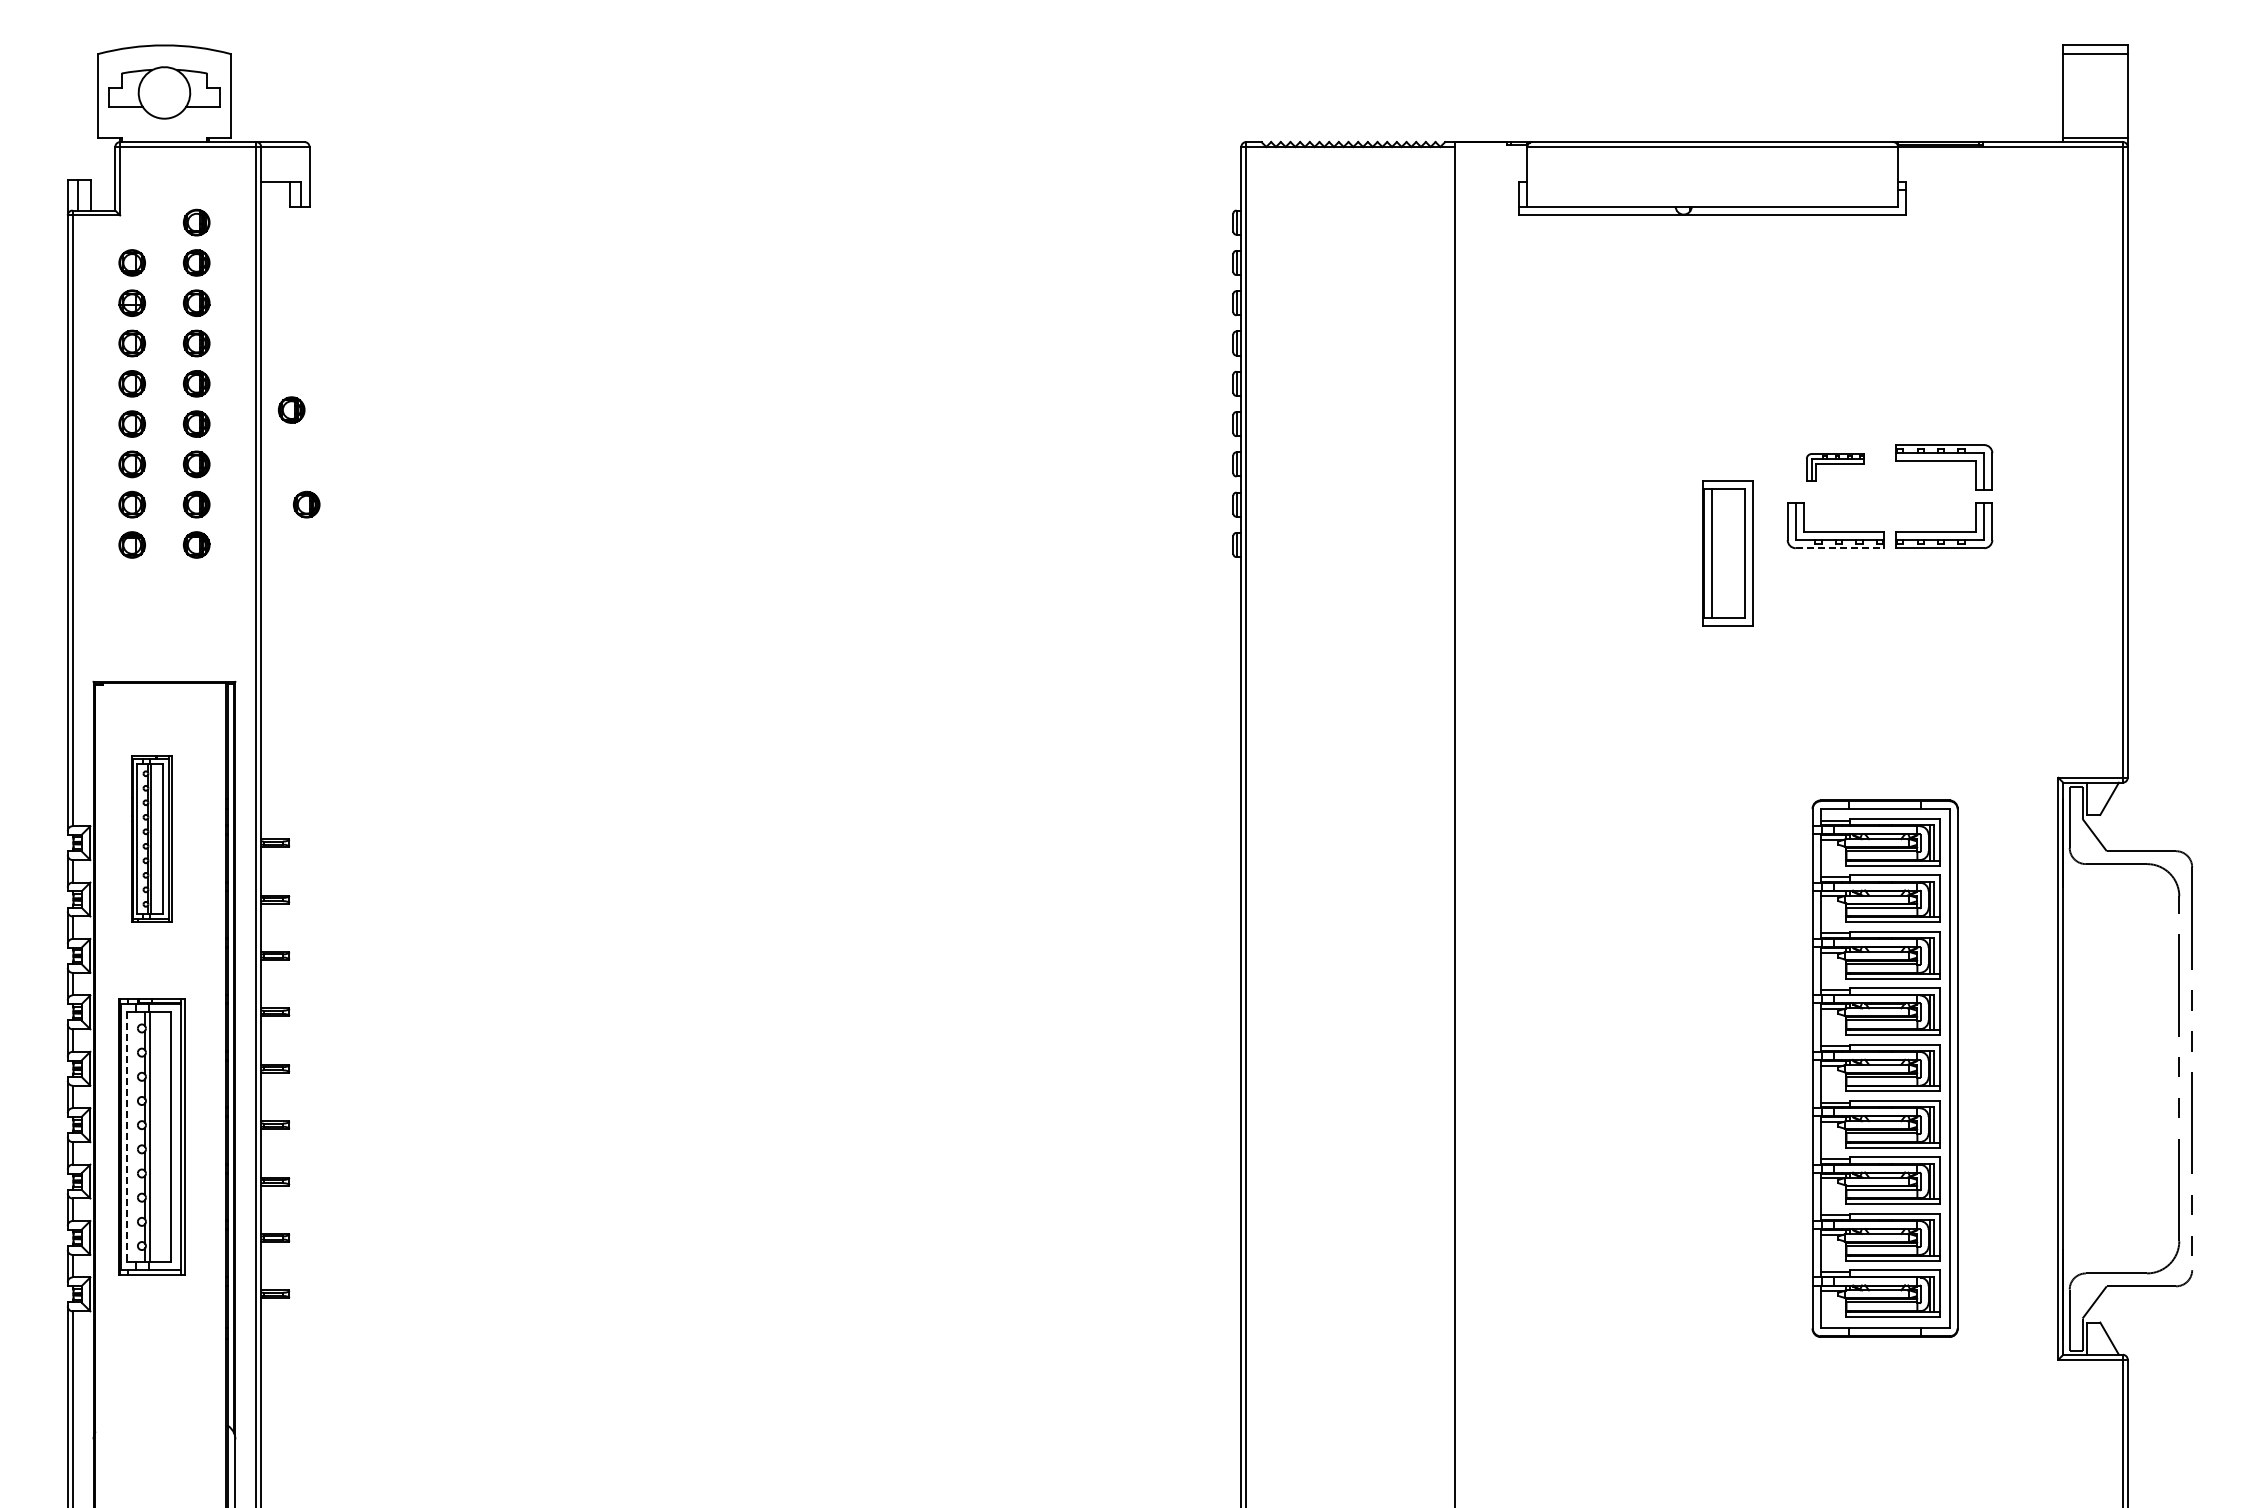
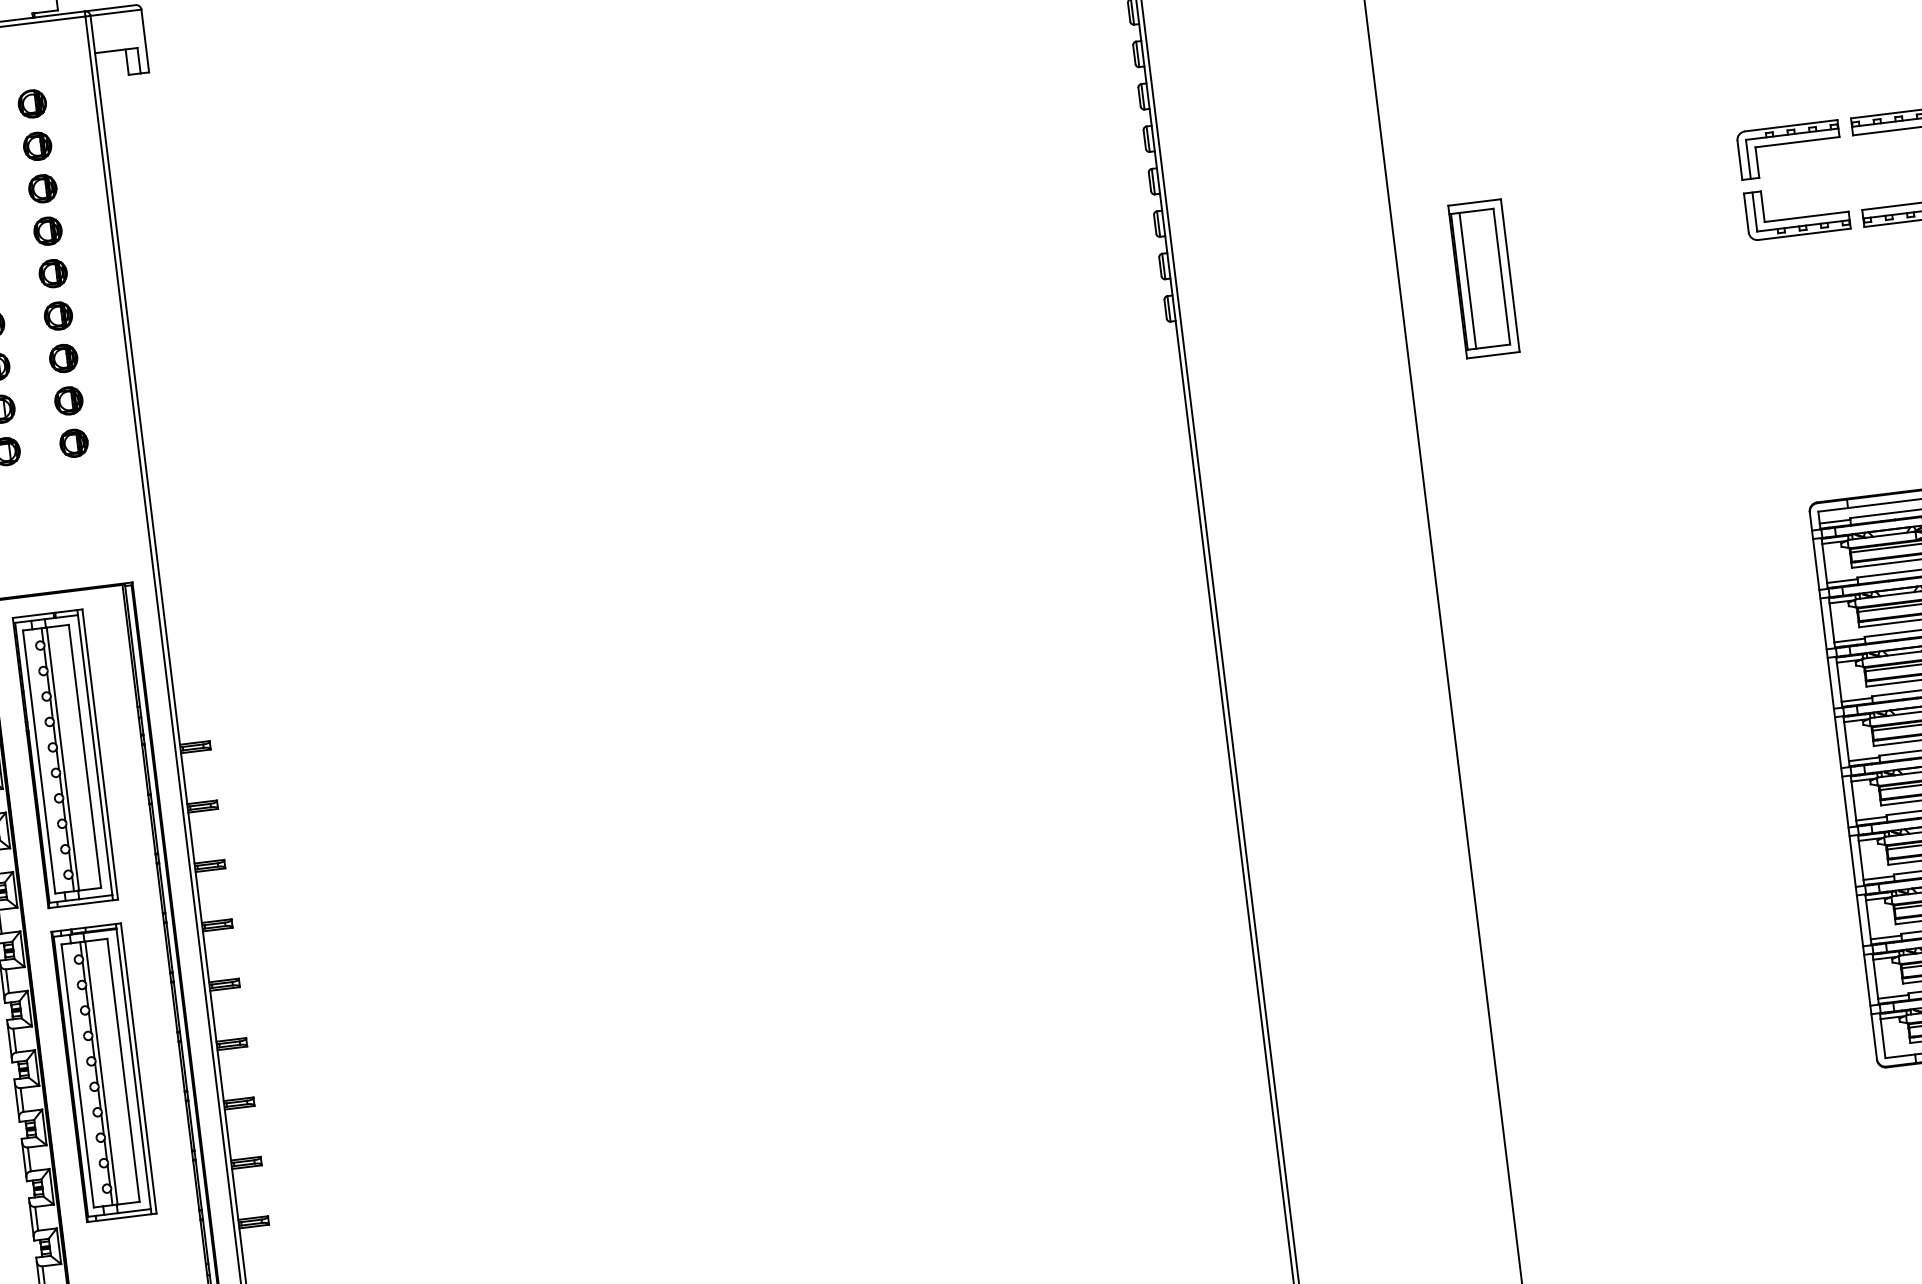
part: (291, 409) -> (156, 288), removed
part: (1835, 467) -> (1789, 149), size x1.67
part: (306, 504) -> (184, 386), removed
line: (1839, 548) -> (1804, 234), dashed -> solid
part: (1727, 553) -> (1483, 279), moved
part: (151, 838) -> (64, 758), size x1.67
line: (127, 1137) -> (77, 1076), dashed -> solid

